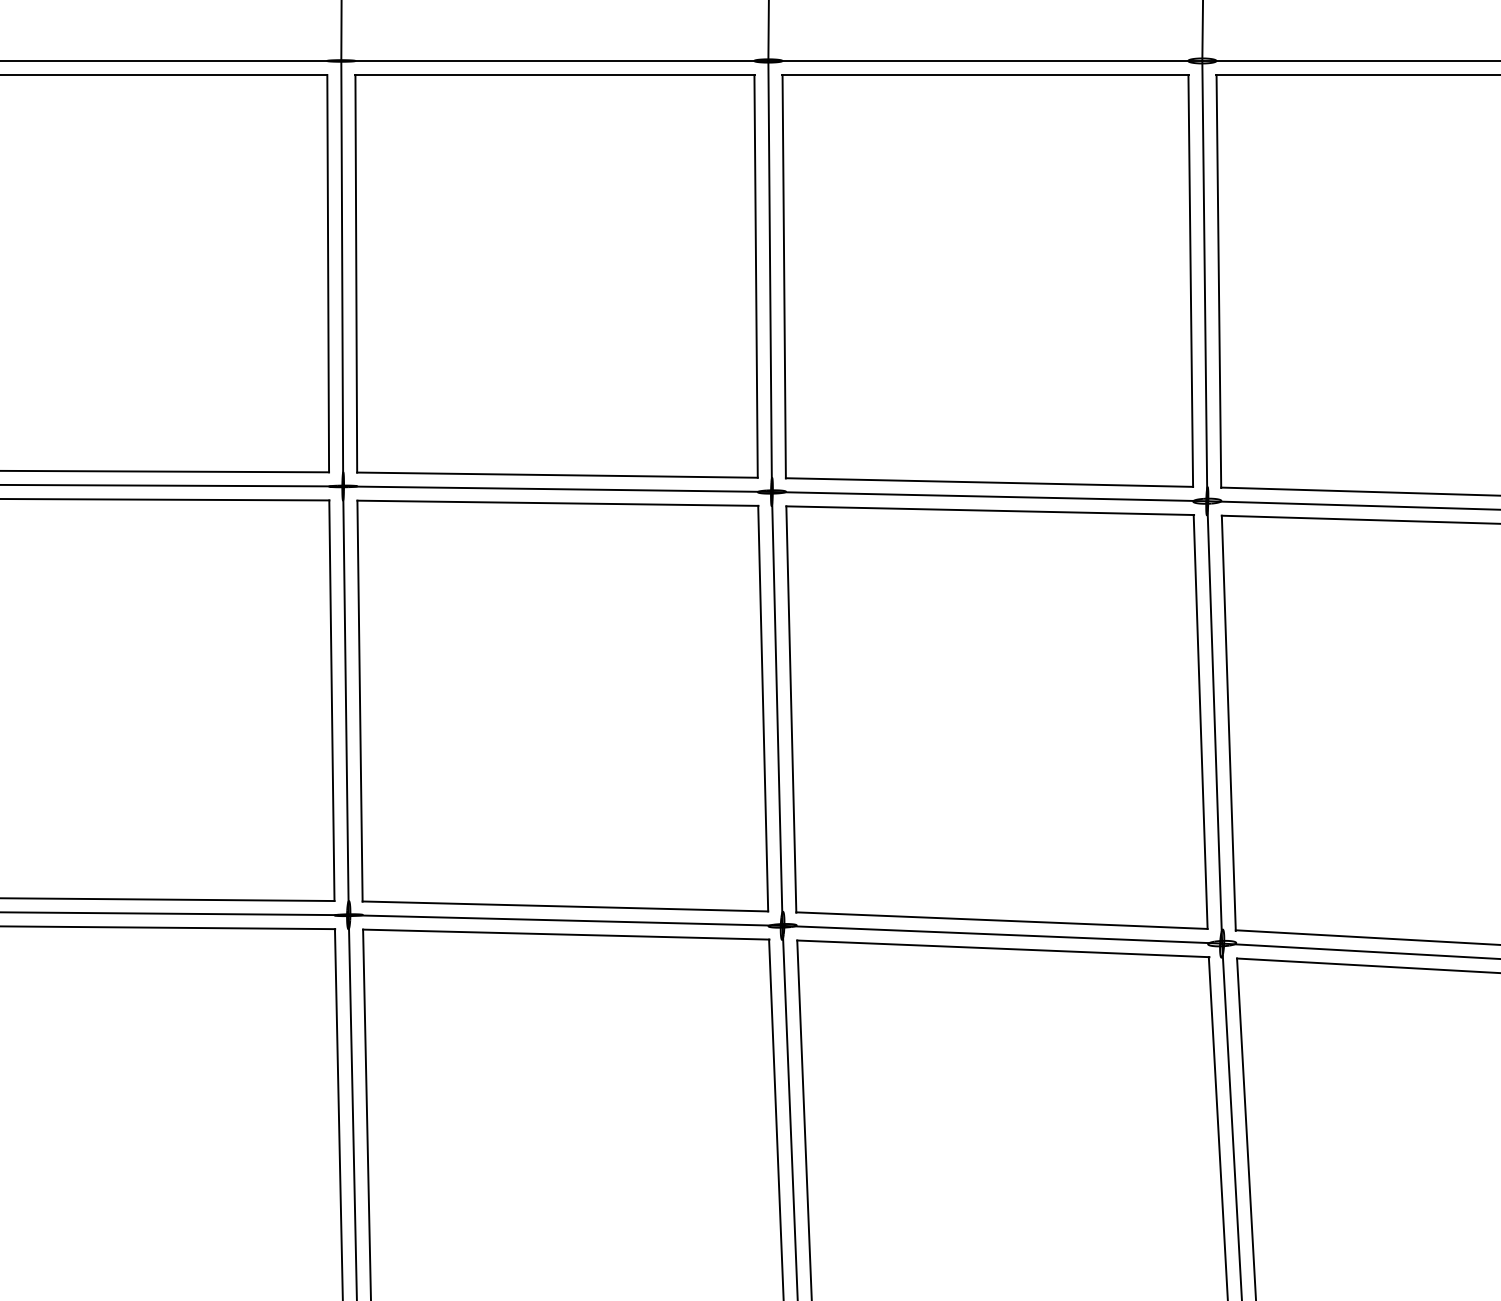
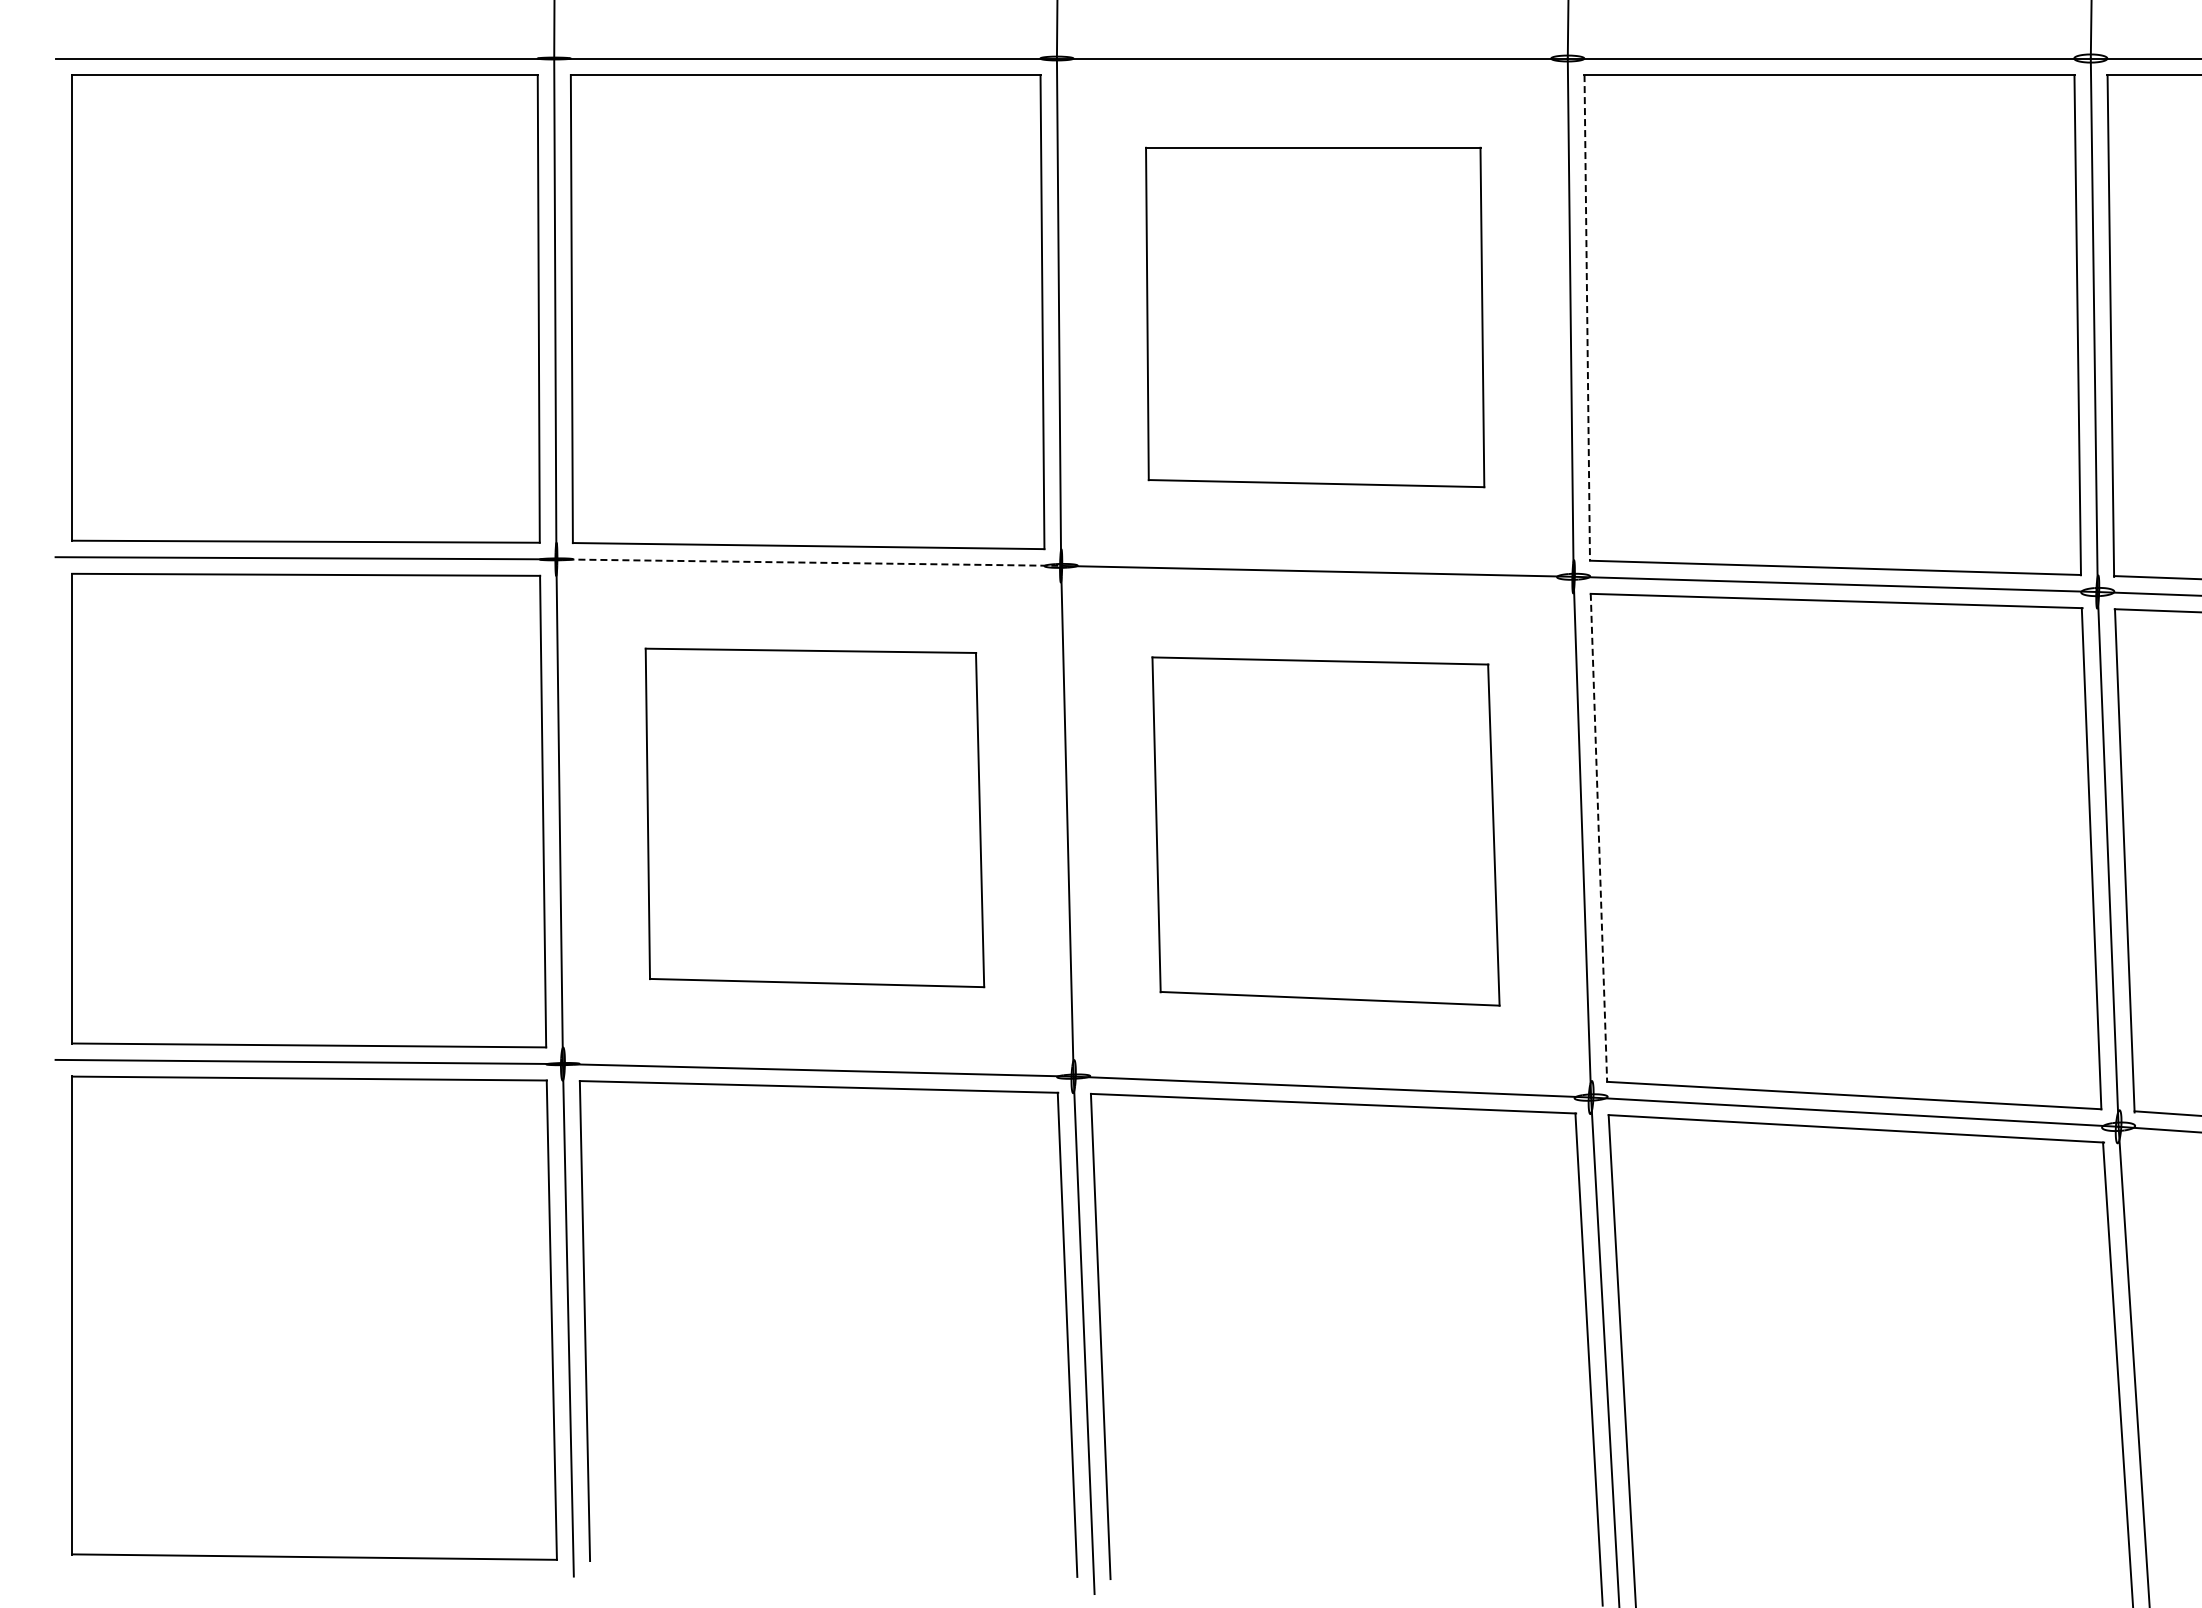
part: (987, 280) -> (1314, 317), size x0.7
line: (1219, 281) -> (1587, 318), solid -> dashed
line: (558, 489) -> (809, 562), solid -> dashed
part: (562, 705) -> (814, 817), size x0.7
part: (996, 717) -> (1325, 831), size x0.7
line: (1228, 723) -> (1598, 838), solid -> dashed

